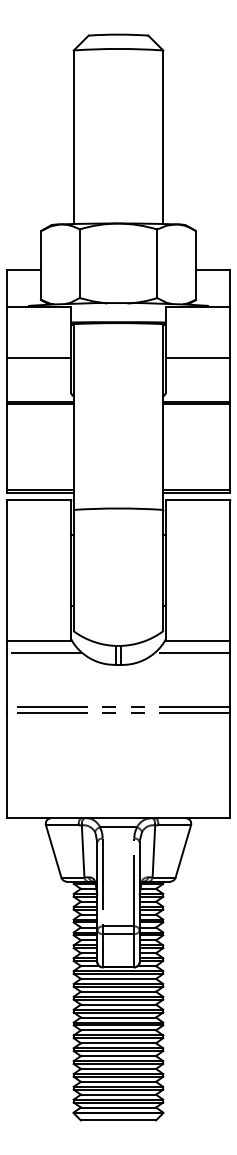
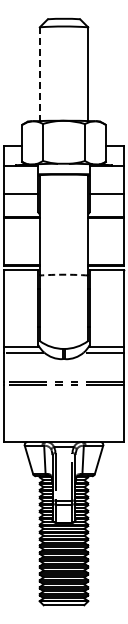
line: (73, 137) -> (39, 74), solid -> dashed
arc: (117, 508) -> (63, 274), solid -> dashed

